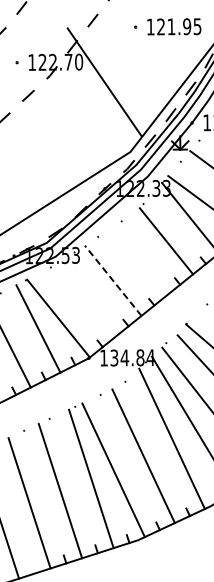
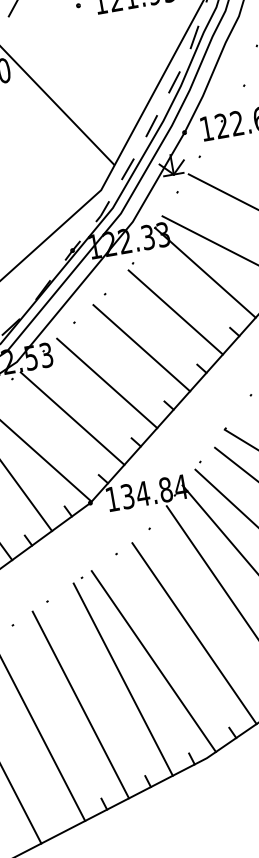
line: (139, 261) -> (141, 348), added
line: (112, 280) -> (106, 383), dashed -> solid
line: (86, 300) -> (72, 418), added

